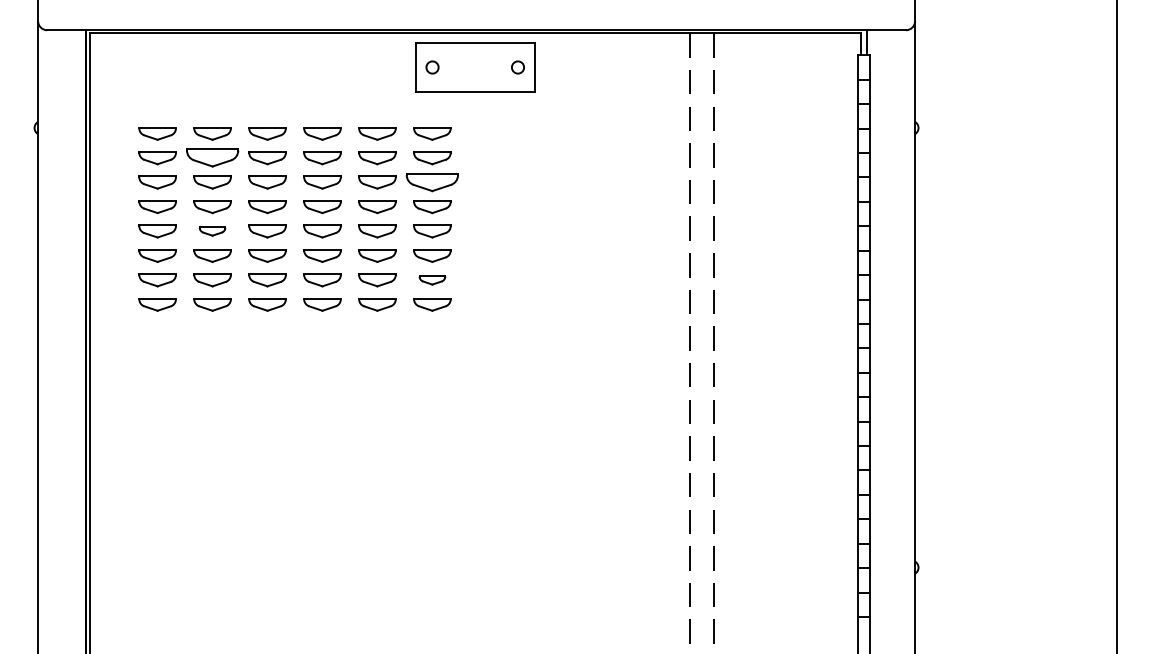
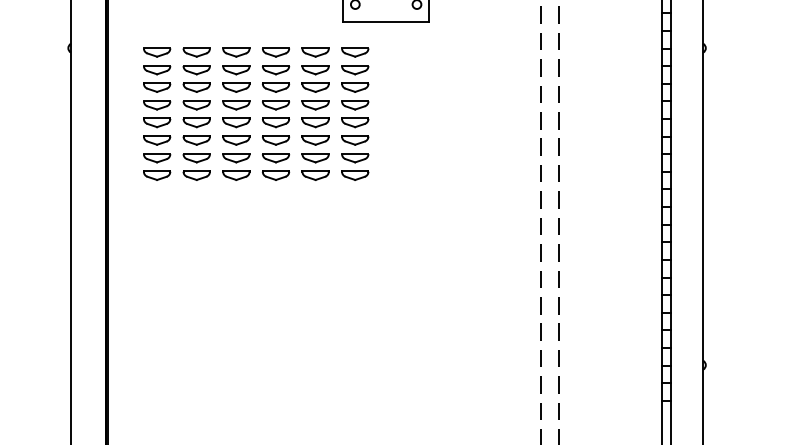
part: (212, 158) -> (196, 70), size x0.71
part: (432, 182) -> (355, 87), size x0.71
part: (212, 231) -> (196, 122), size x1.43
part: (432, 280) -> (355, 158), size x1.43

